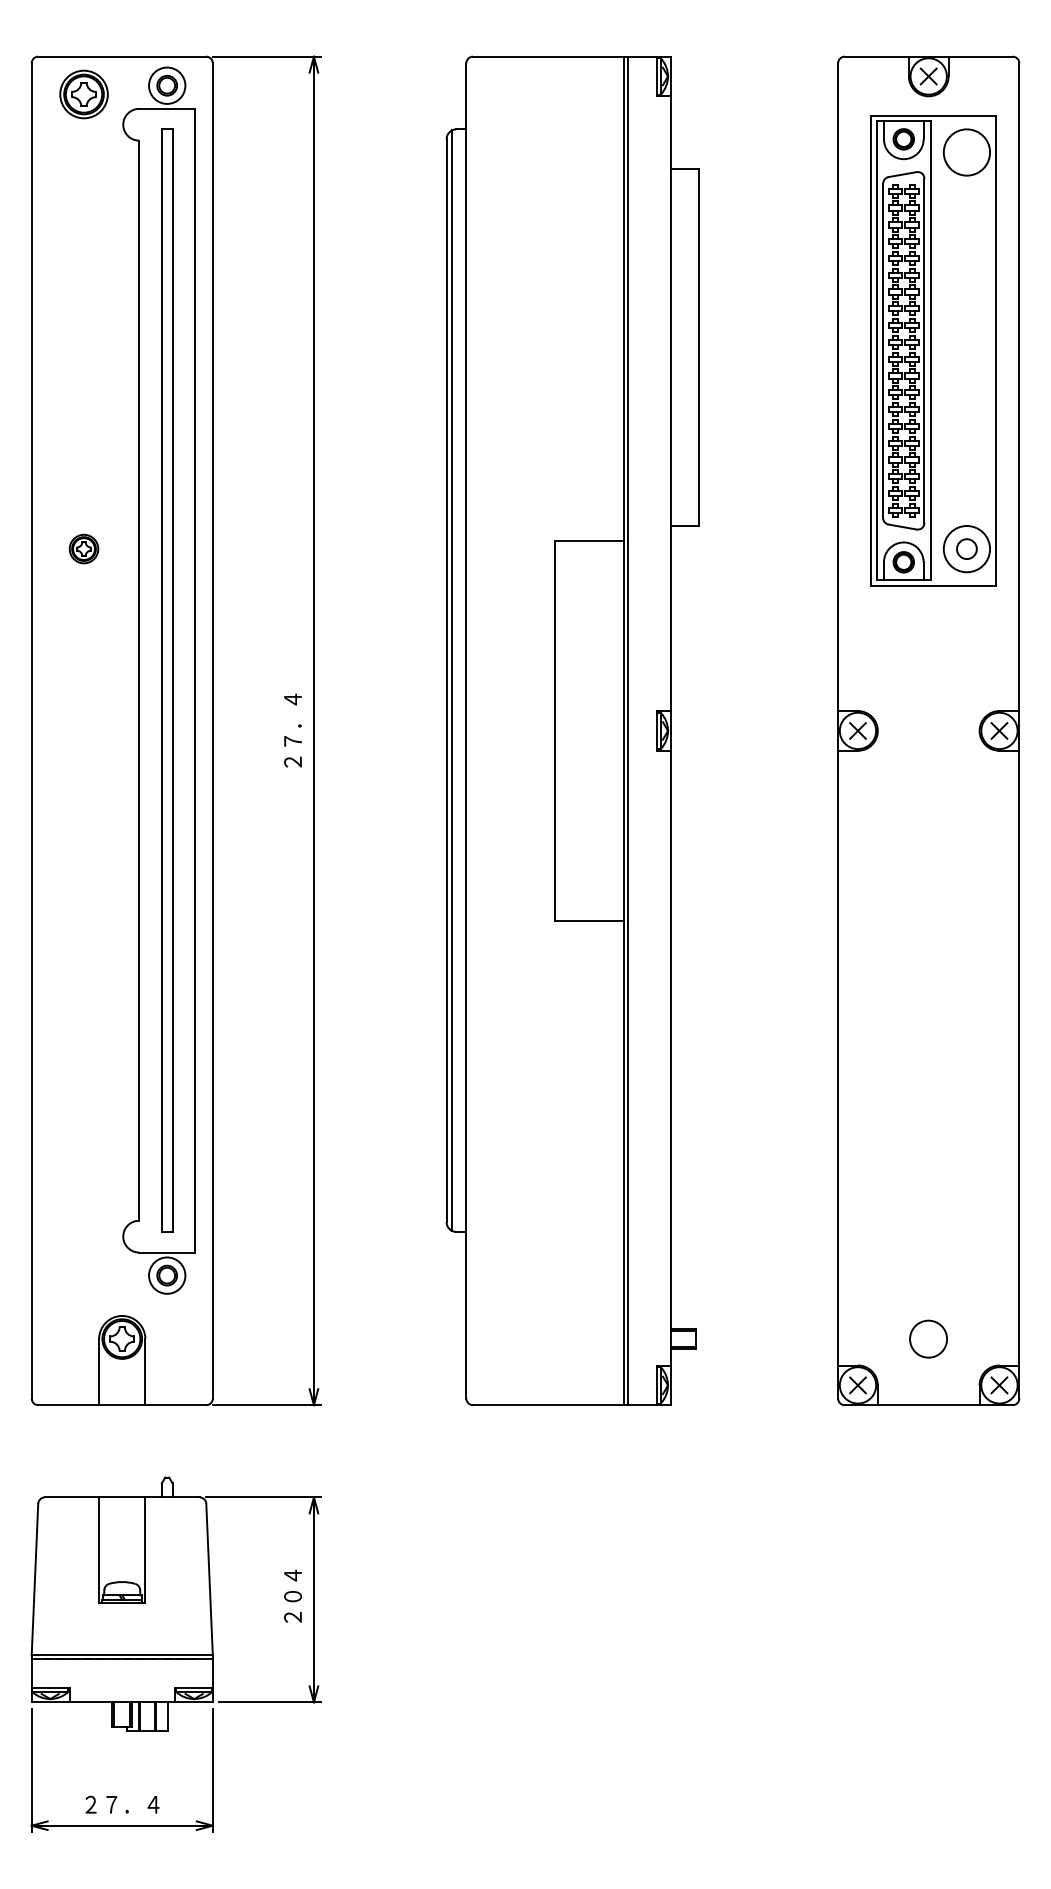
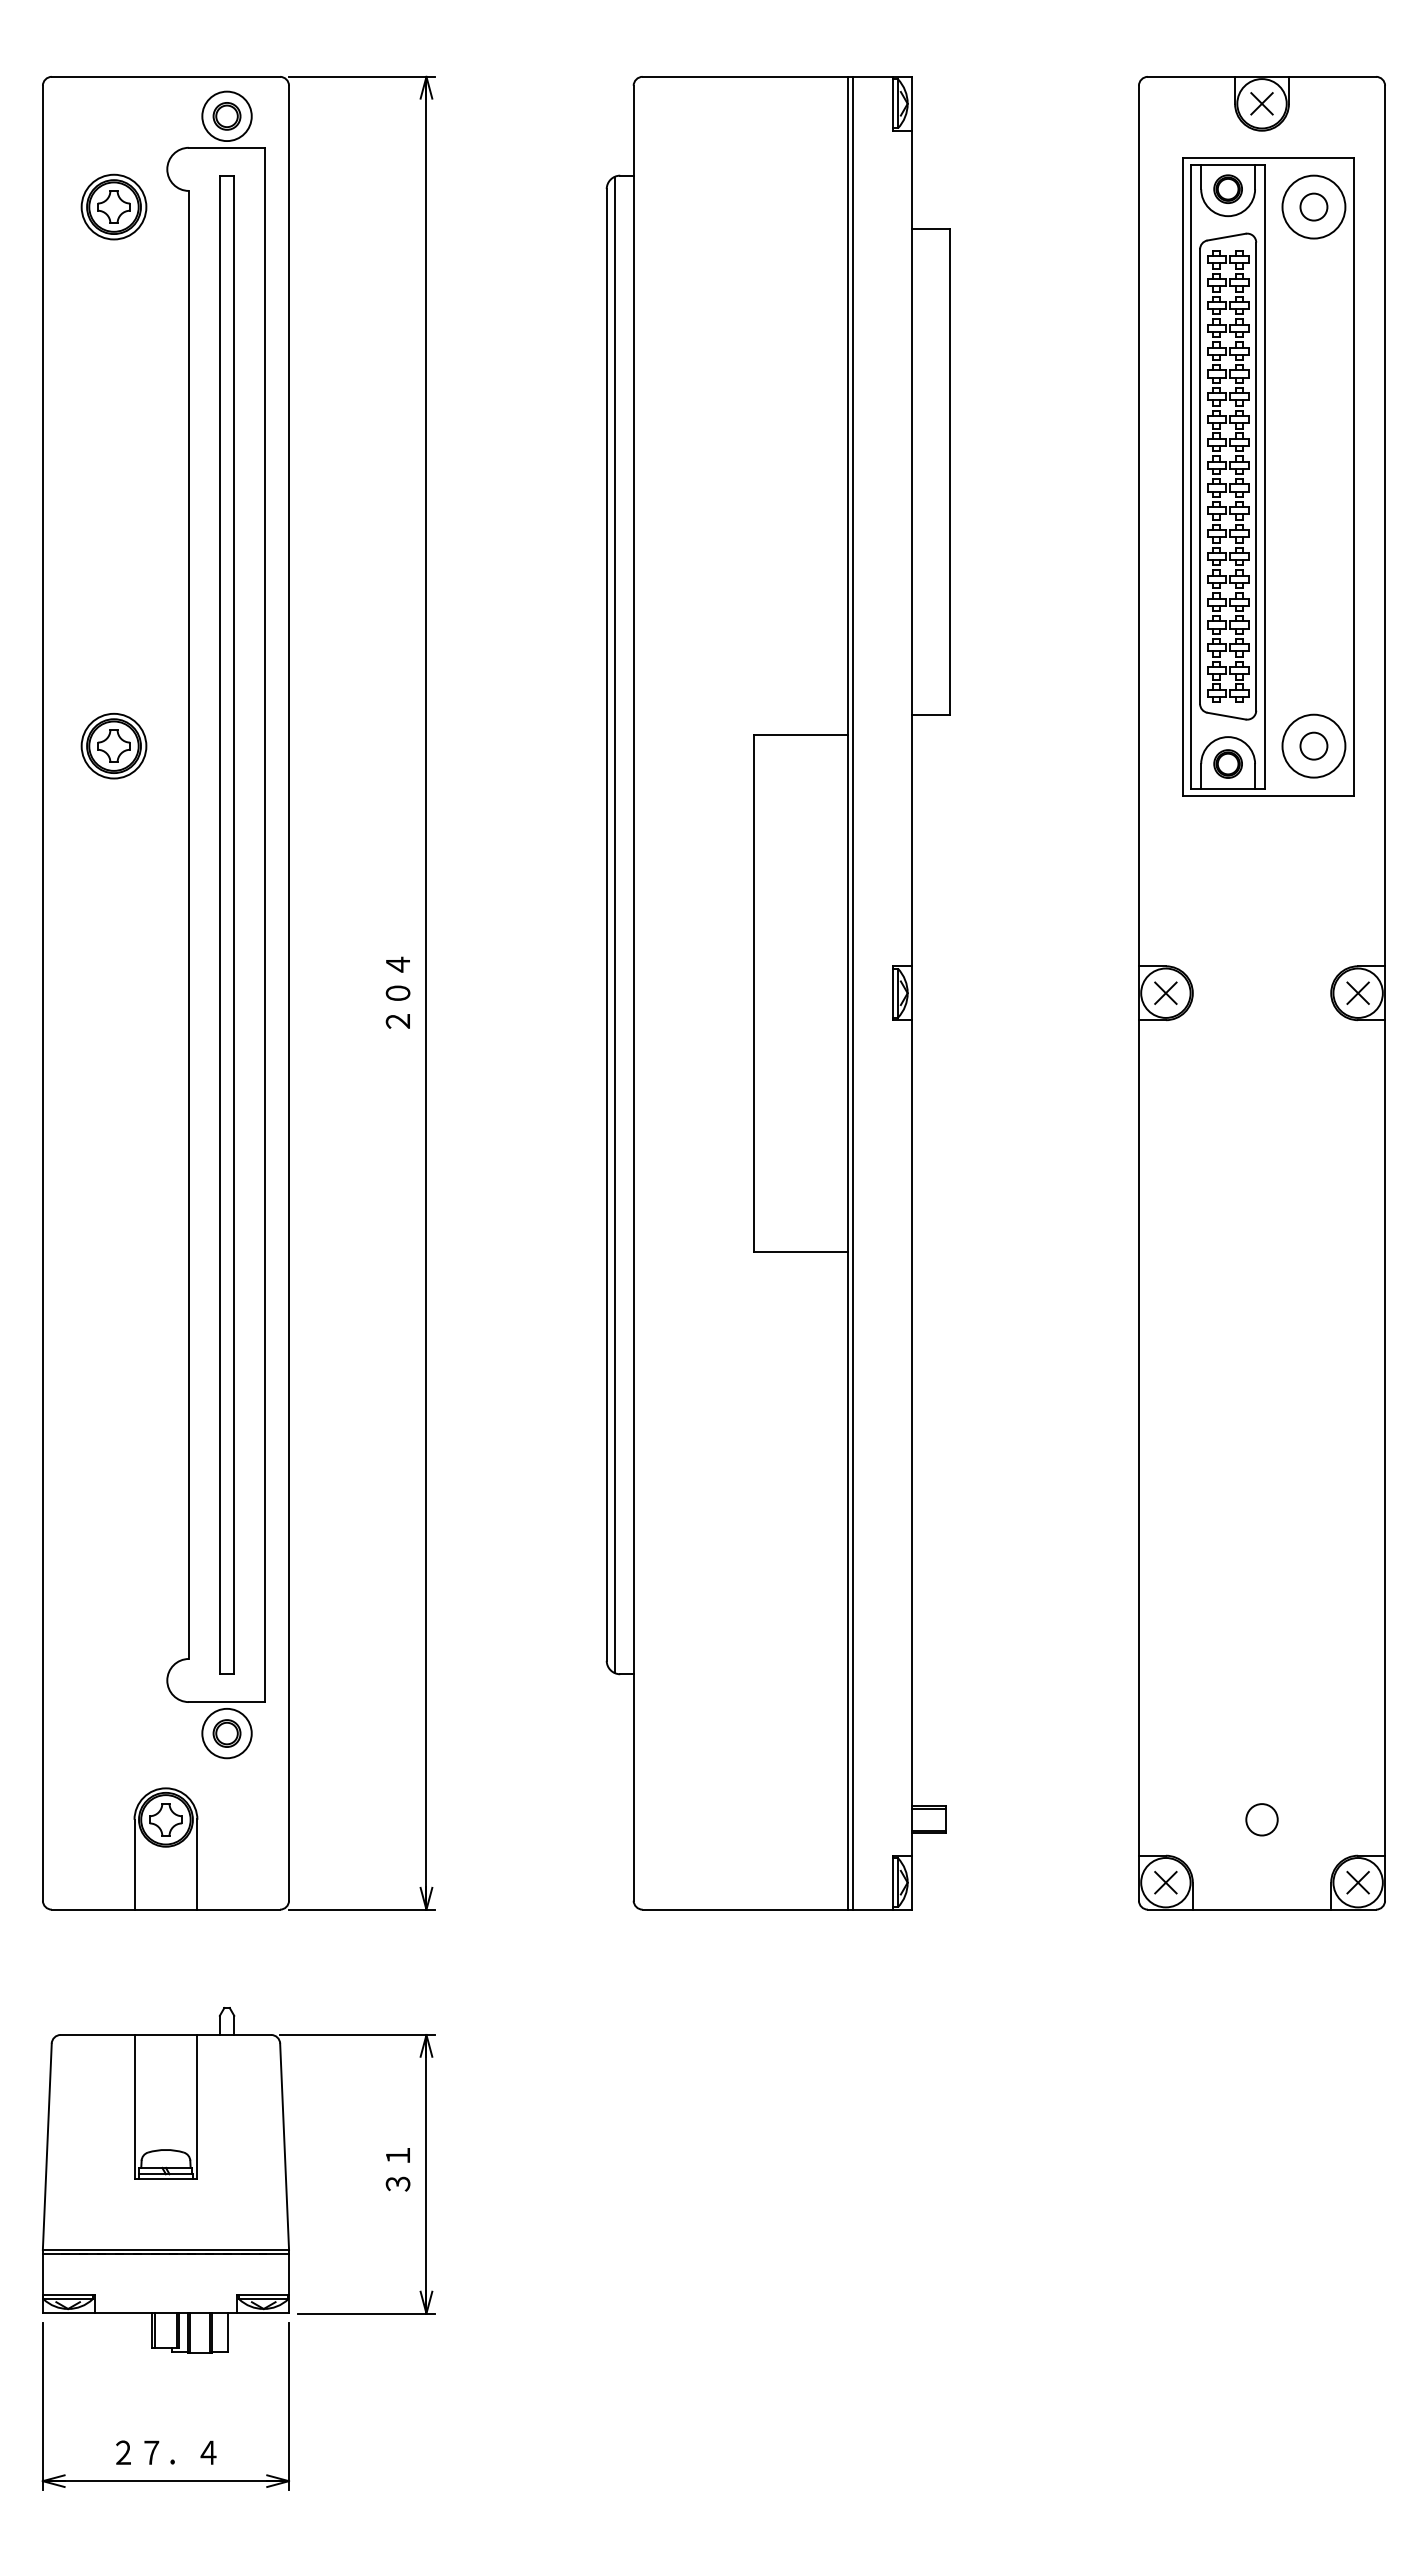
part: (83, 94) -> (113, 207), moved
circle: (966, 152) -> (1313, 207), added
part: (83, 548) -> (113, 745), size x1.67
text: (293, 730) -> (398, 992), ２７．４ -> ２０４
circle: (928, 1338) -> (1261, 1818), size x0.62
text: (293, 1595) -> (398, 2168), ２０４ -> ３１

